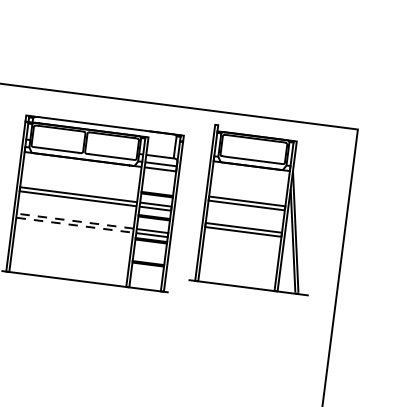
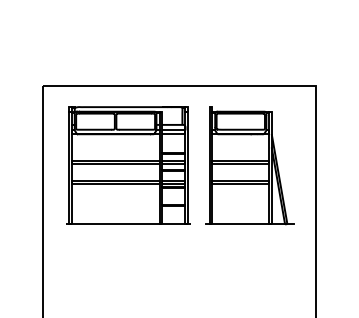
part: (258, 209) -> (249, 165), moved
line: (16, 216) -> (71, 182), dashed -> solid

